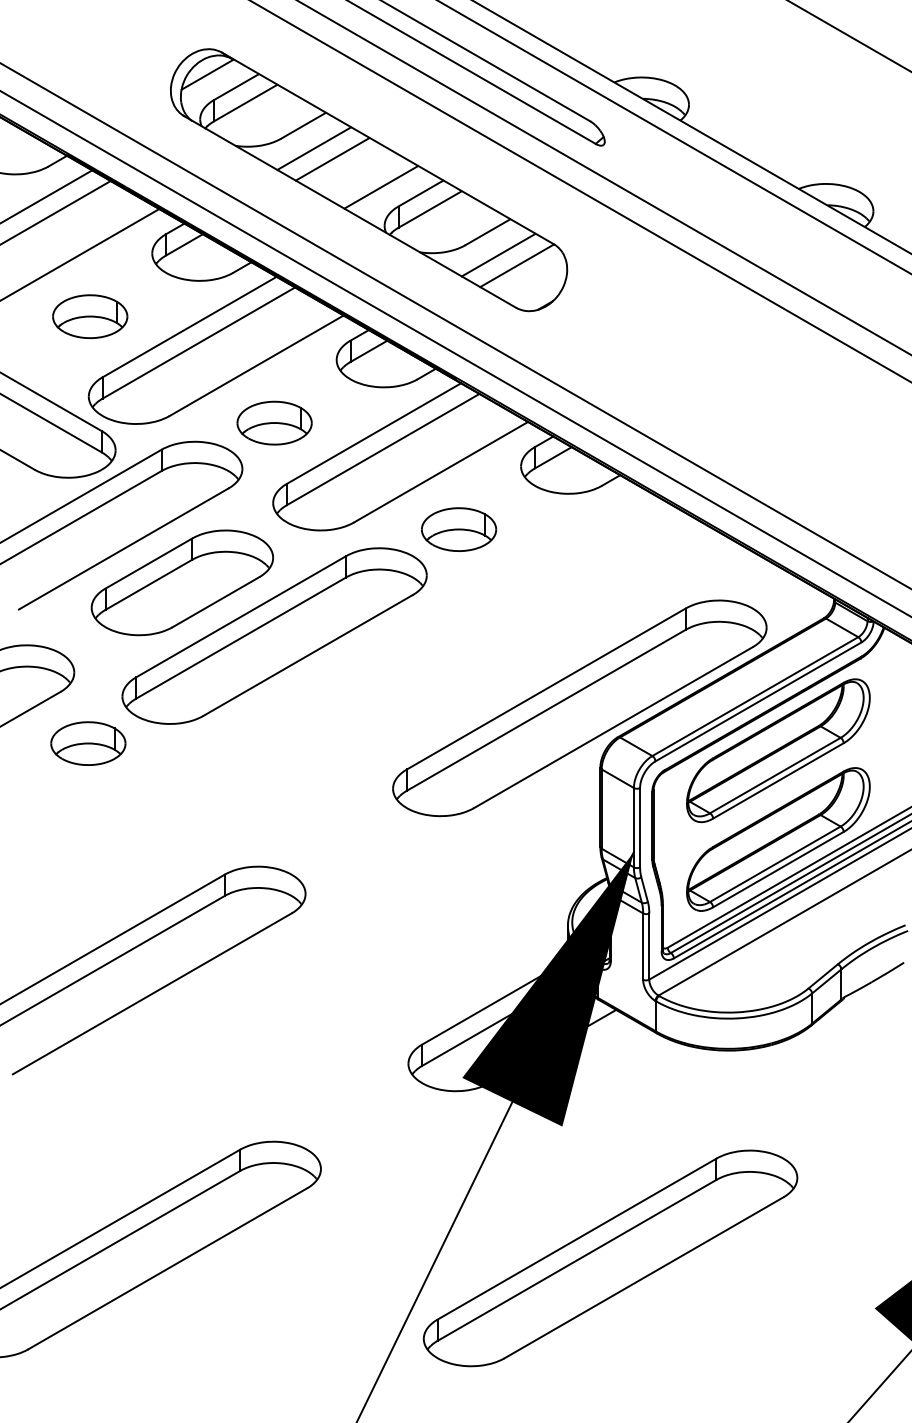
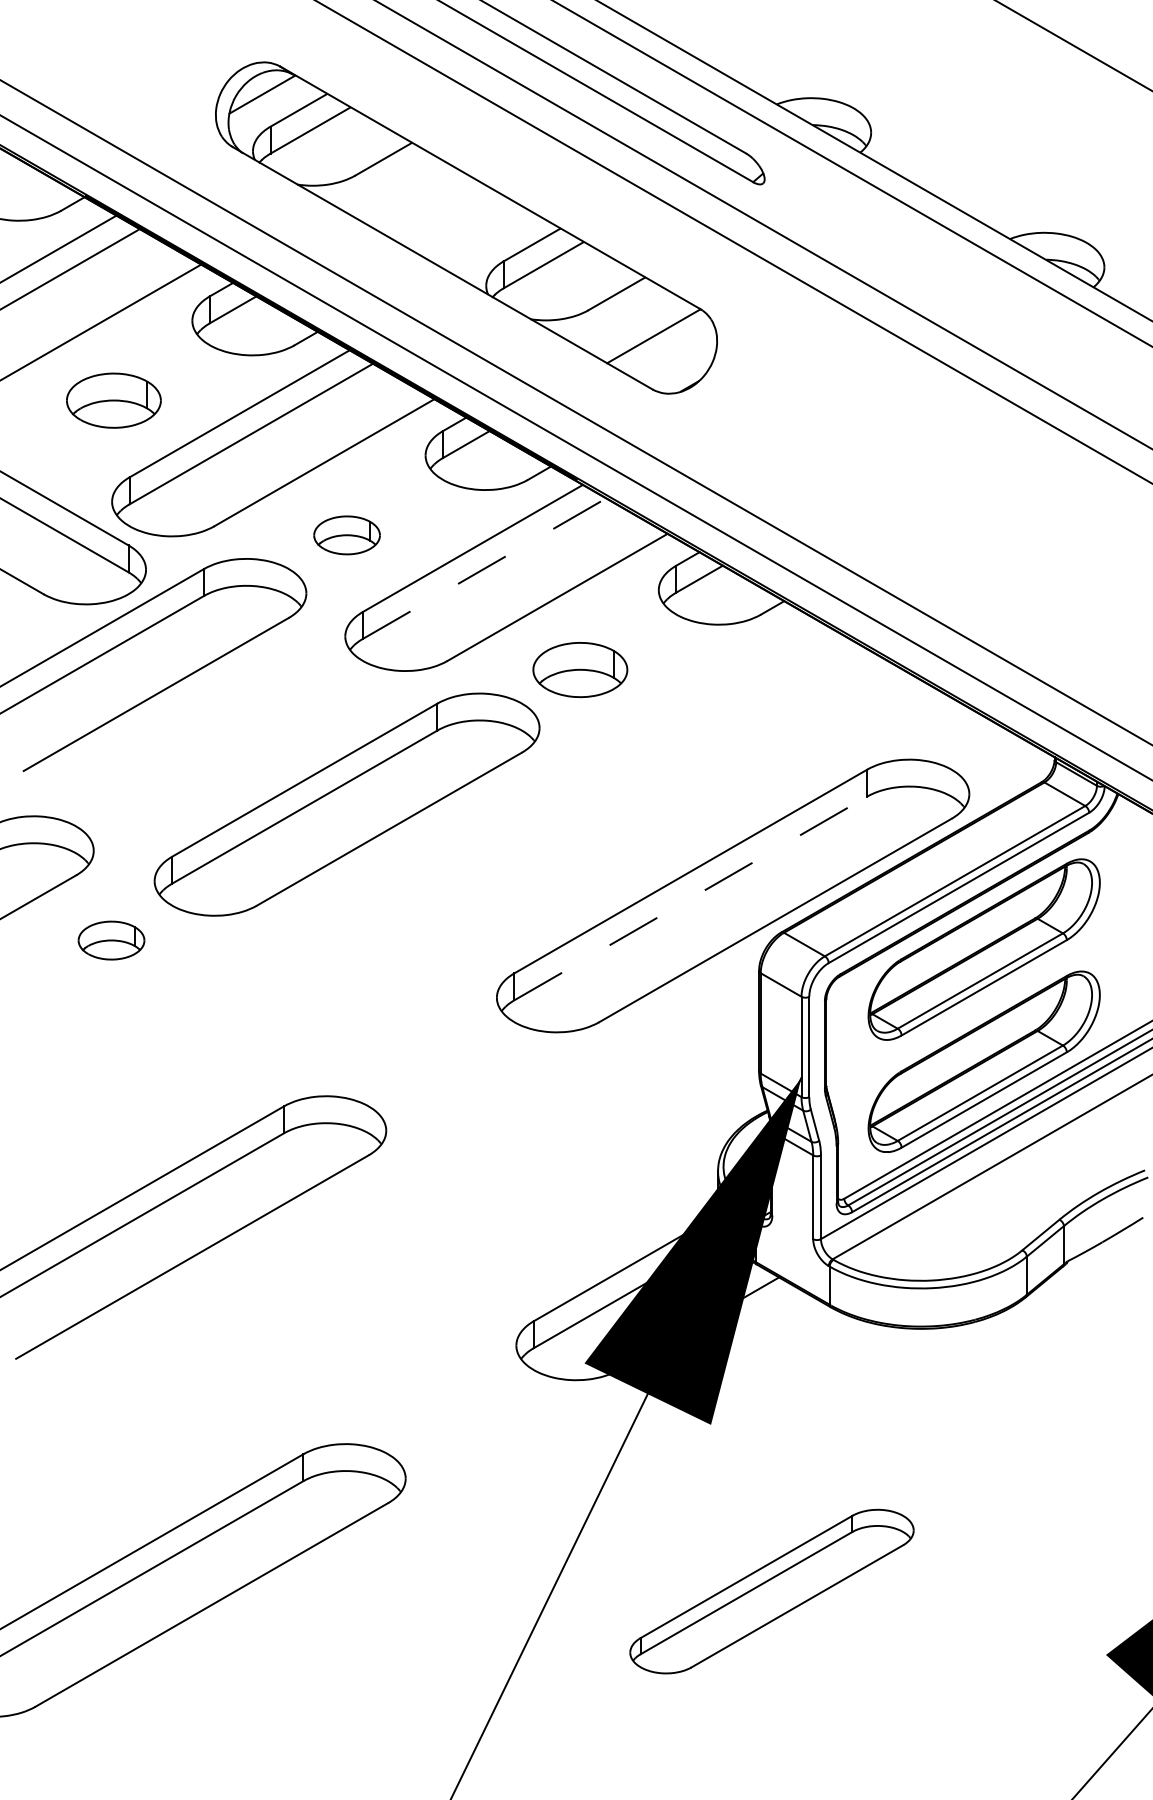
line: (313, 148) -> (396, 188), removed
line: (331, 159) -> (419, 201), removed
line: (380, 187) -> (481, 237), removed
line: (497, 254) -> (629, 322), removed
part: (274, 423) -> (346, 535), size x0.7
line: (383, 449) -> (484, 568), solid -> dashed
part: (182, 583) -> (230, 737), removed
line: (546, 710) -> (690, 898), solid -> dashed
part: (88, 743) -> (111, 940), size x0.7
part: (610, 1258) -> (771, 1591), size x0.6

